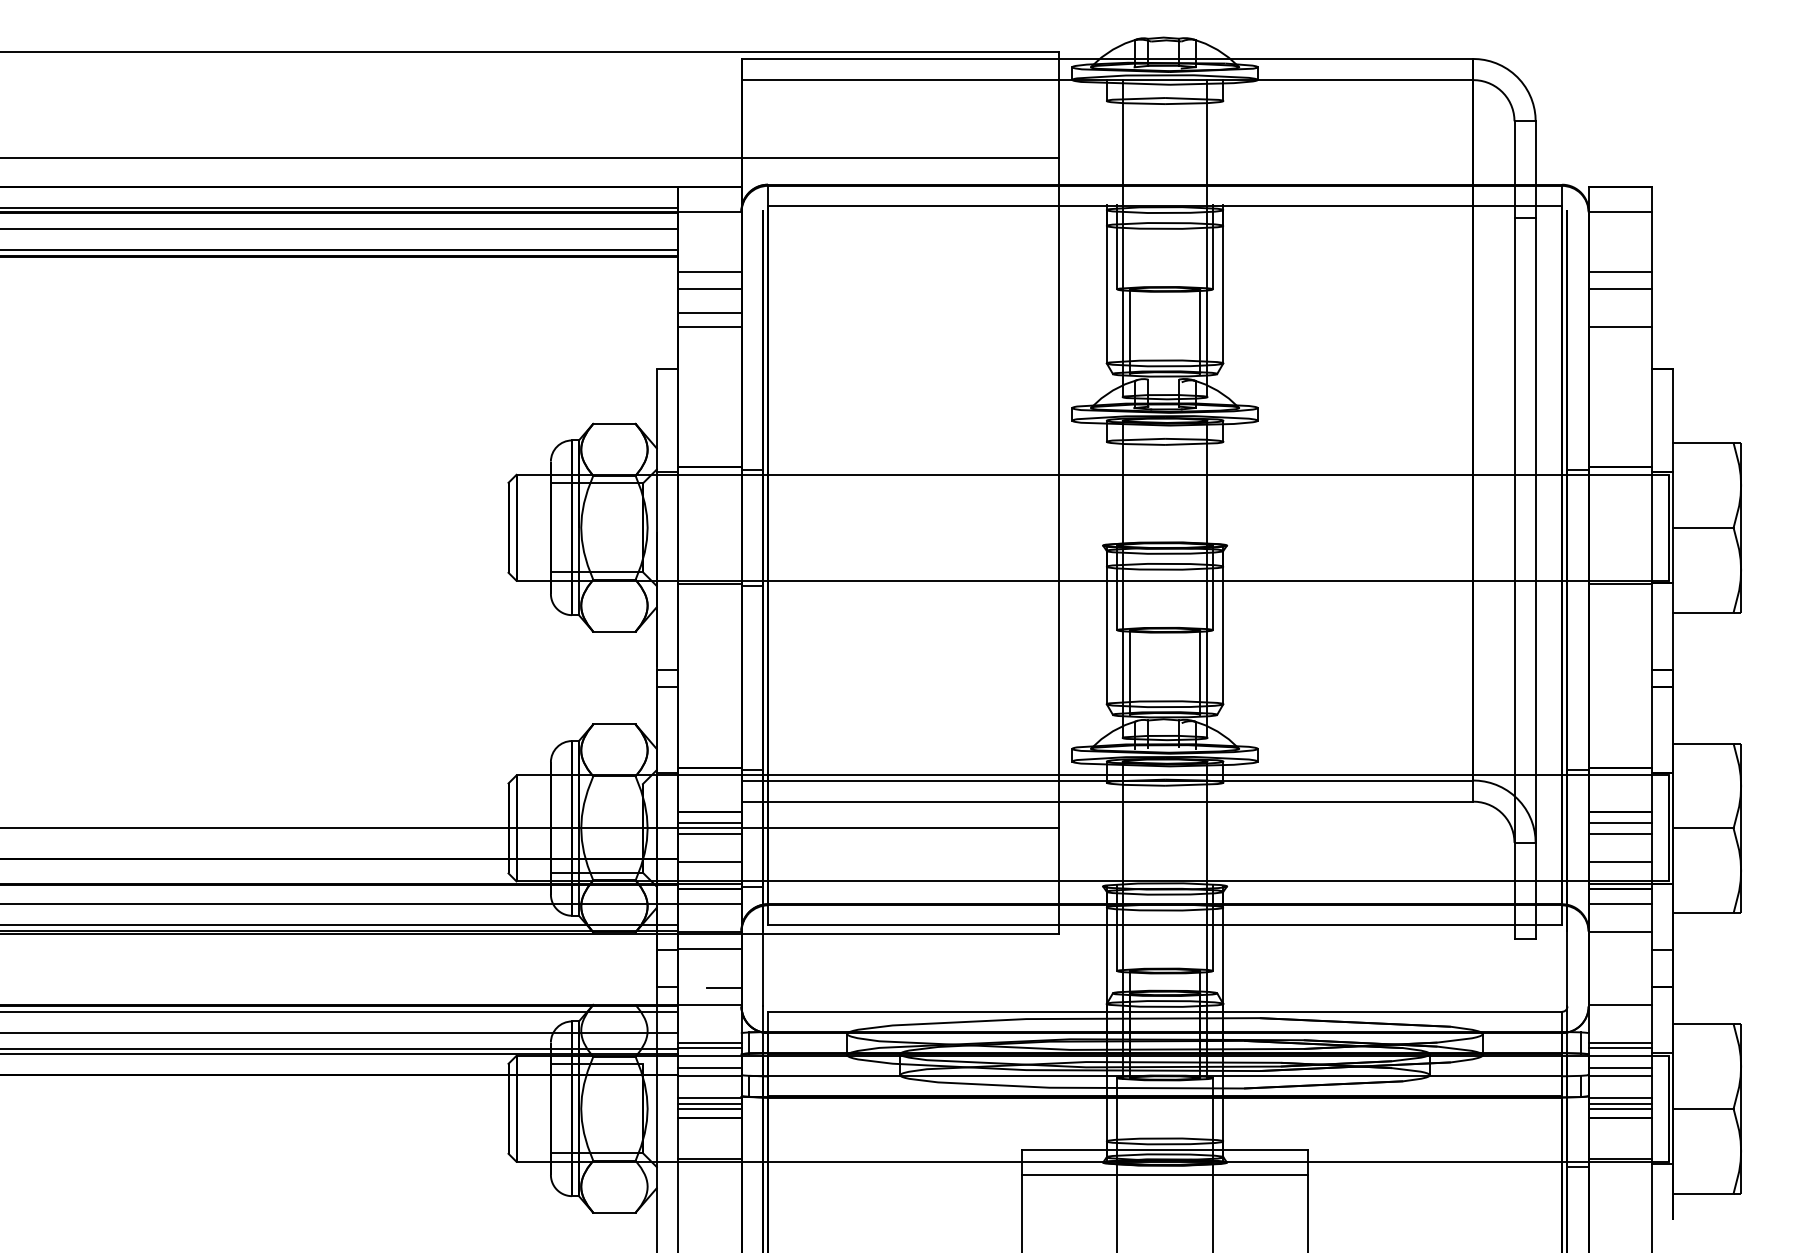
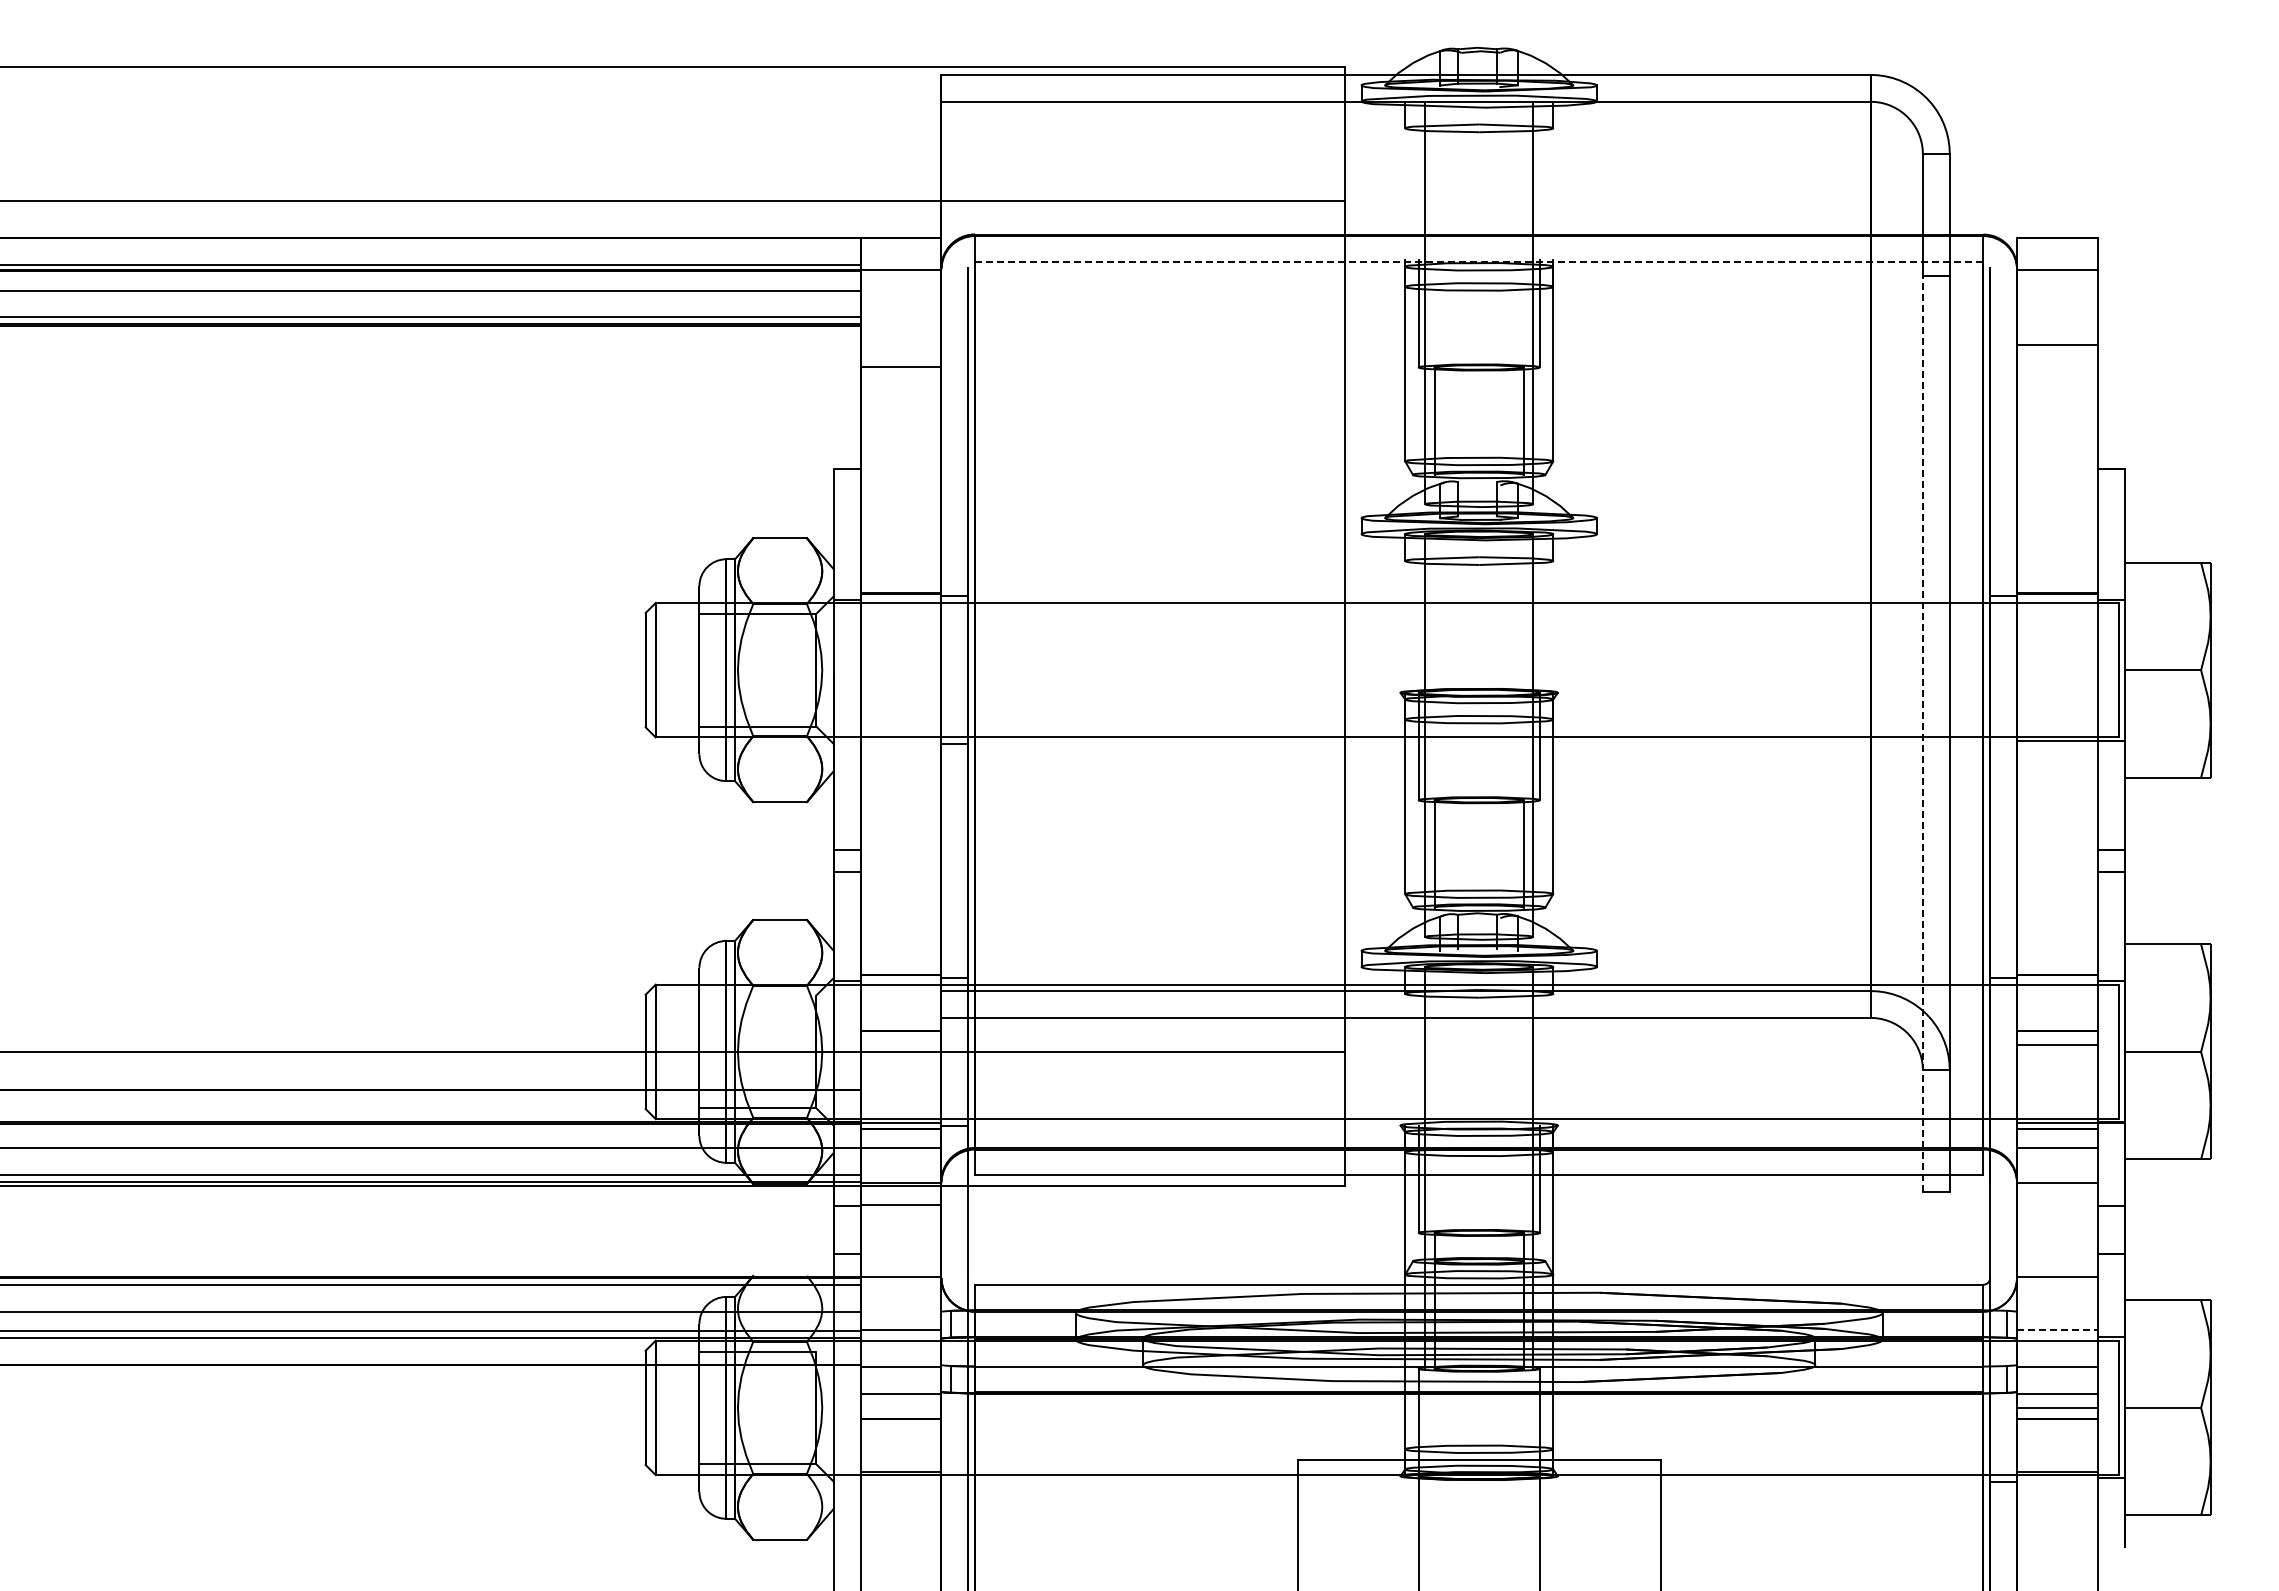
line: (1164, 205) -> (1478, 261), solid -> dashed
line: (709, 272) -> (900, 345), removed
line: (1620, 289) -> (2057, 367), removed
line: (709, 313) -> (900, 397), removed
line: (709, 327) -> (900, 415), removed
line: (1620, 327) -> (2057, 415), removed
line: (1514, 577) -> (1922, 733), solid -> dashed
line: (709, 583) -> (900, 741), removed
line: (709, 823) -> (900, 1045), removed
line: (709, 833) -> (900, 1058), removed
line: (1620, 833) -> (2057, 1058), removed
line: (709, 861) -> (900, 1094), removed
line: (1620, 861) -> (2057, 1094), removed
line: (724, 988) -> (919, 1254), removed
line: (709, 1043) -> (900, 1324), removed
line: (1620, 1043) -> (2057, 1324), removed
line: (1620, 1047) -> (2057, 1330), solid -> dashed
line: (709, 1067) -> (900, 1355), removed
line: (1620, 1067) -> (2057, 1355), removed
line: (709, 1104) -> (900, 1402), removed
line: (1620, 1104) -> (2057, 1402), removed
line: (709, 1109) -> (900, 1408), removed
line: (1164, 1174) -> (1478, 1491), removed

